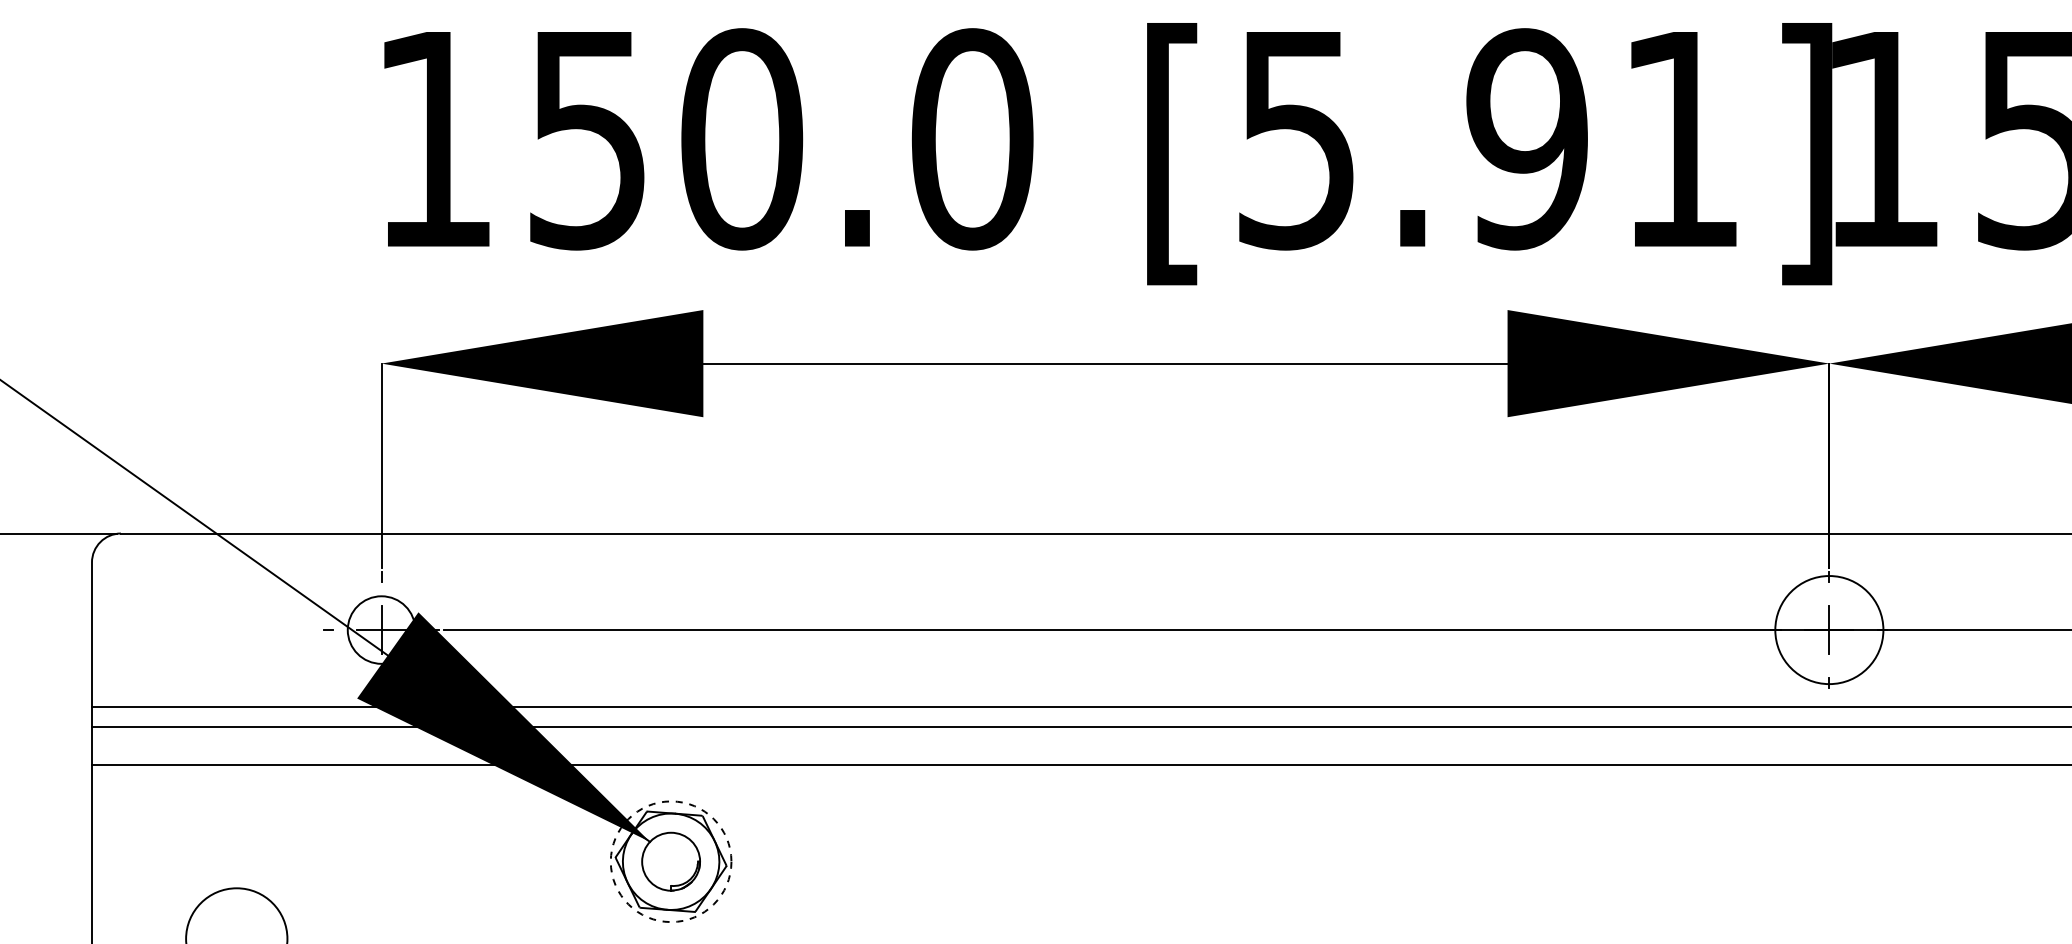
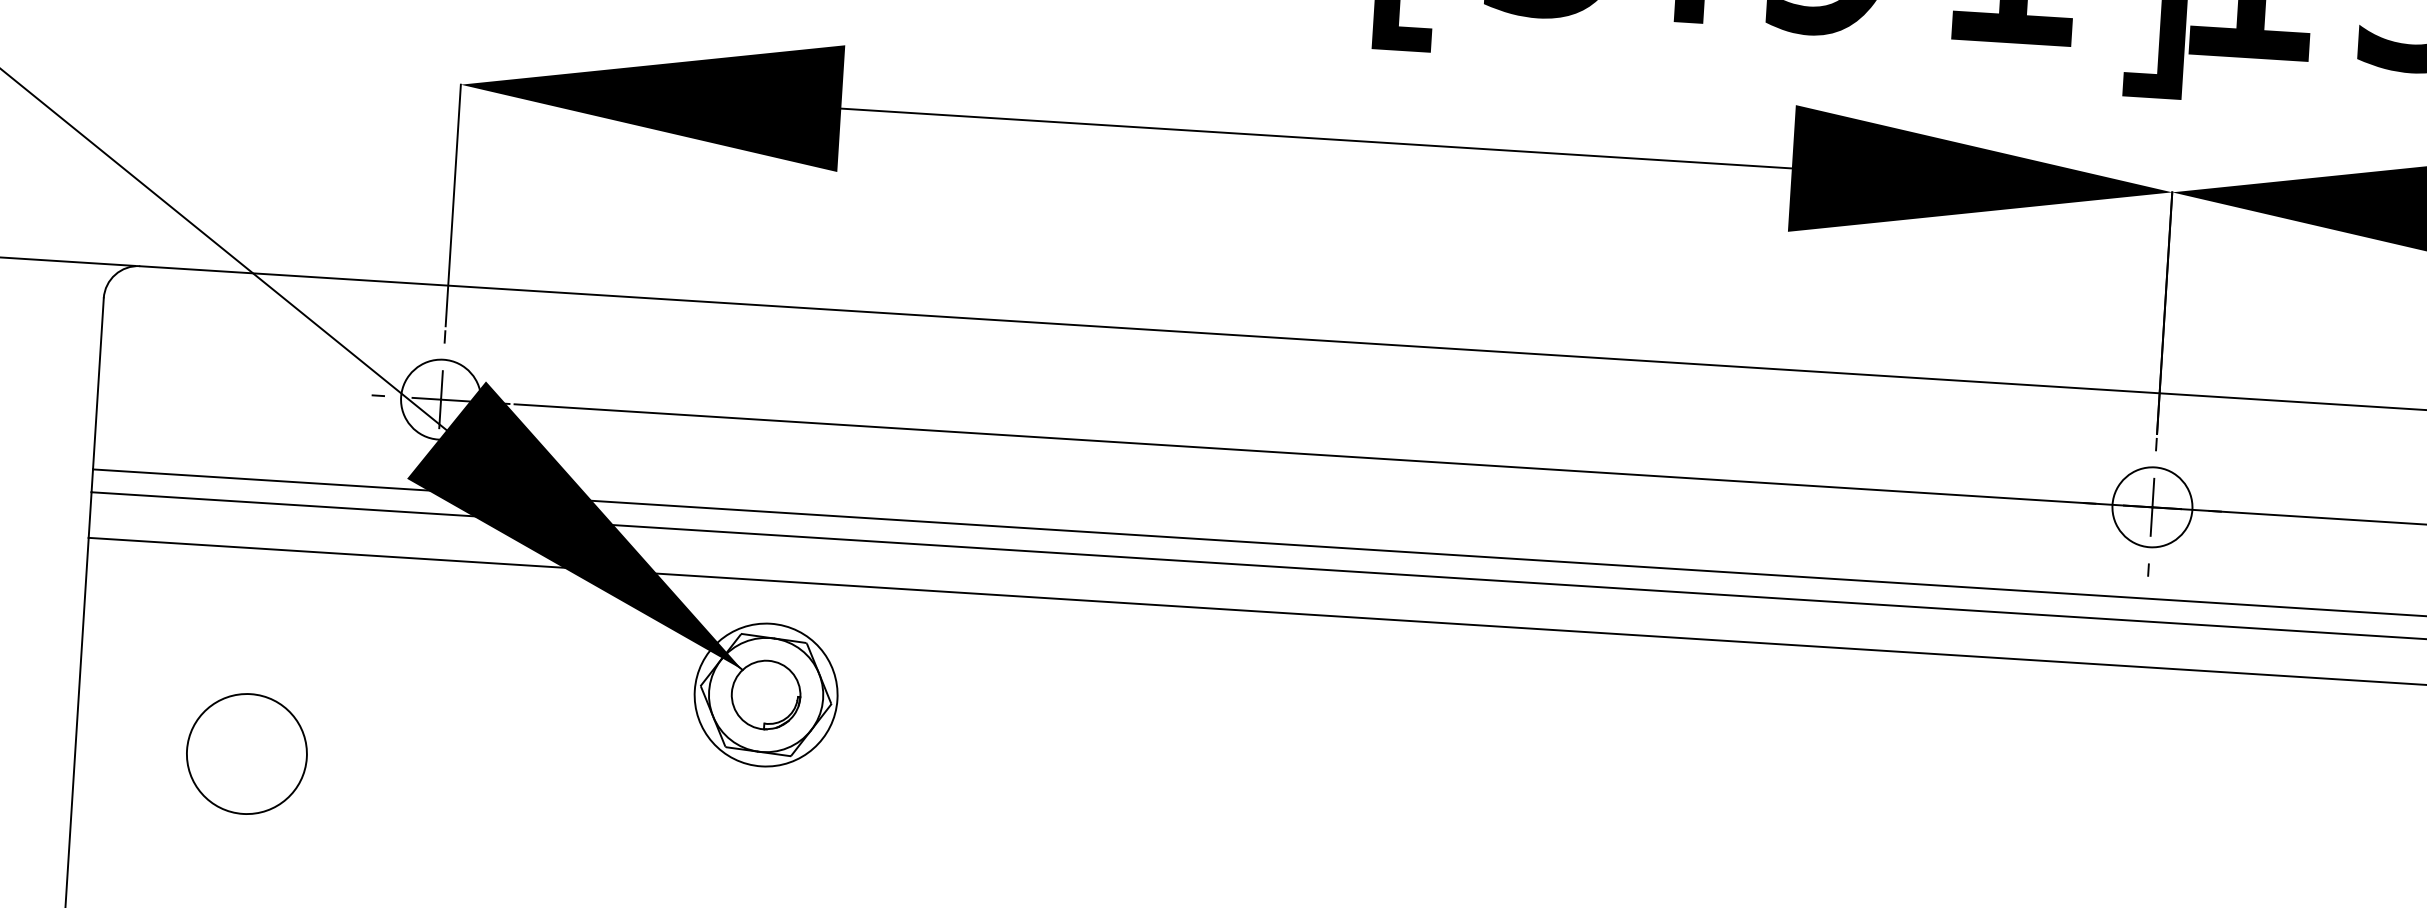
circle: (1829, 629) -> (2152, 506), size x0.62
circle: (670, 861) -> (765, 694), dashed -> solid

